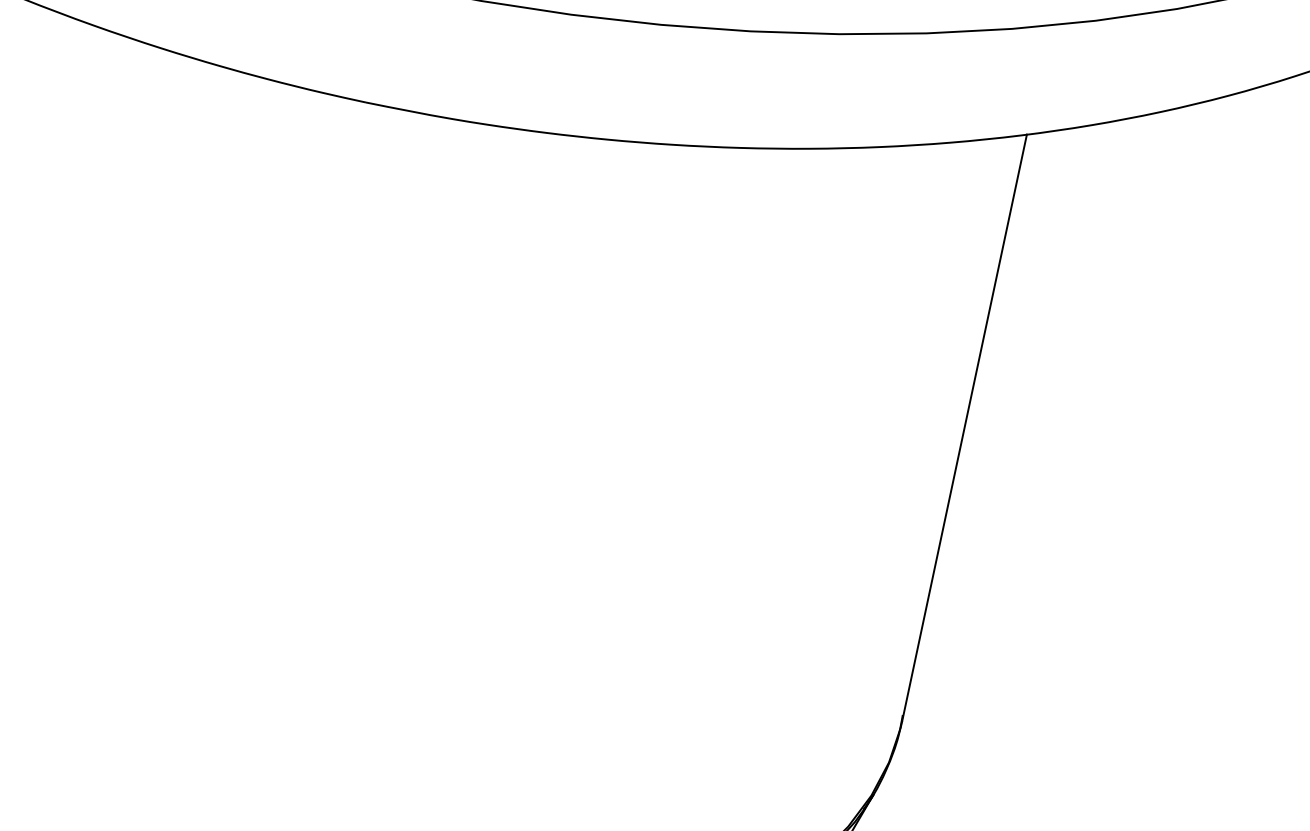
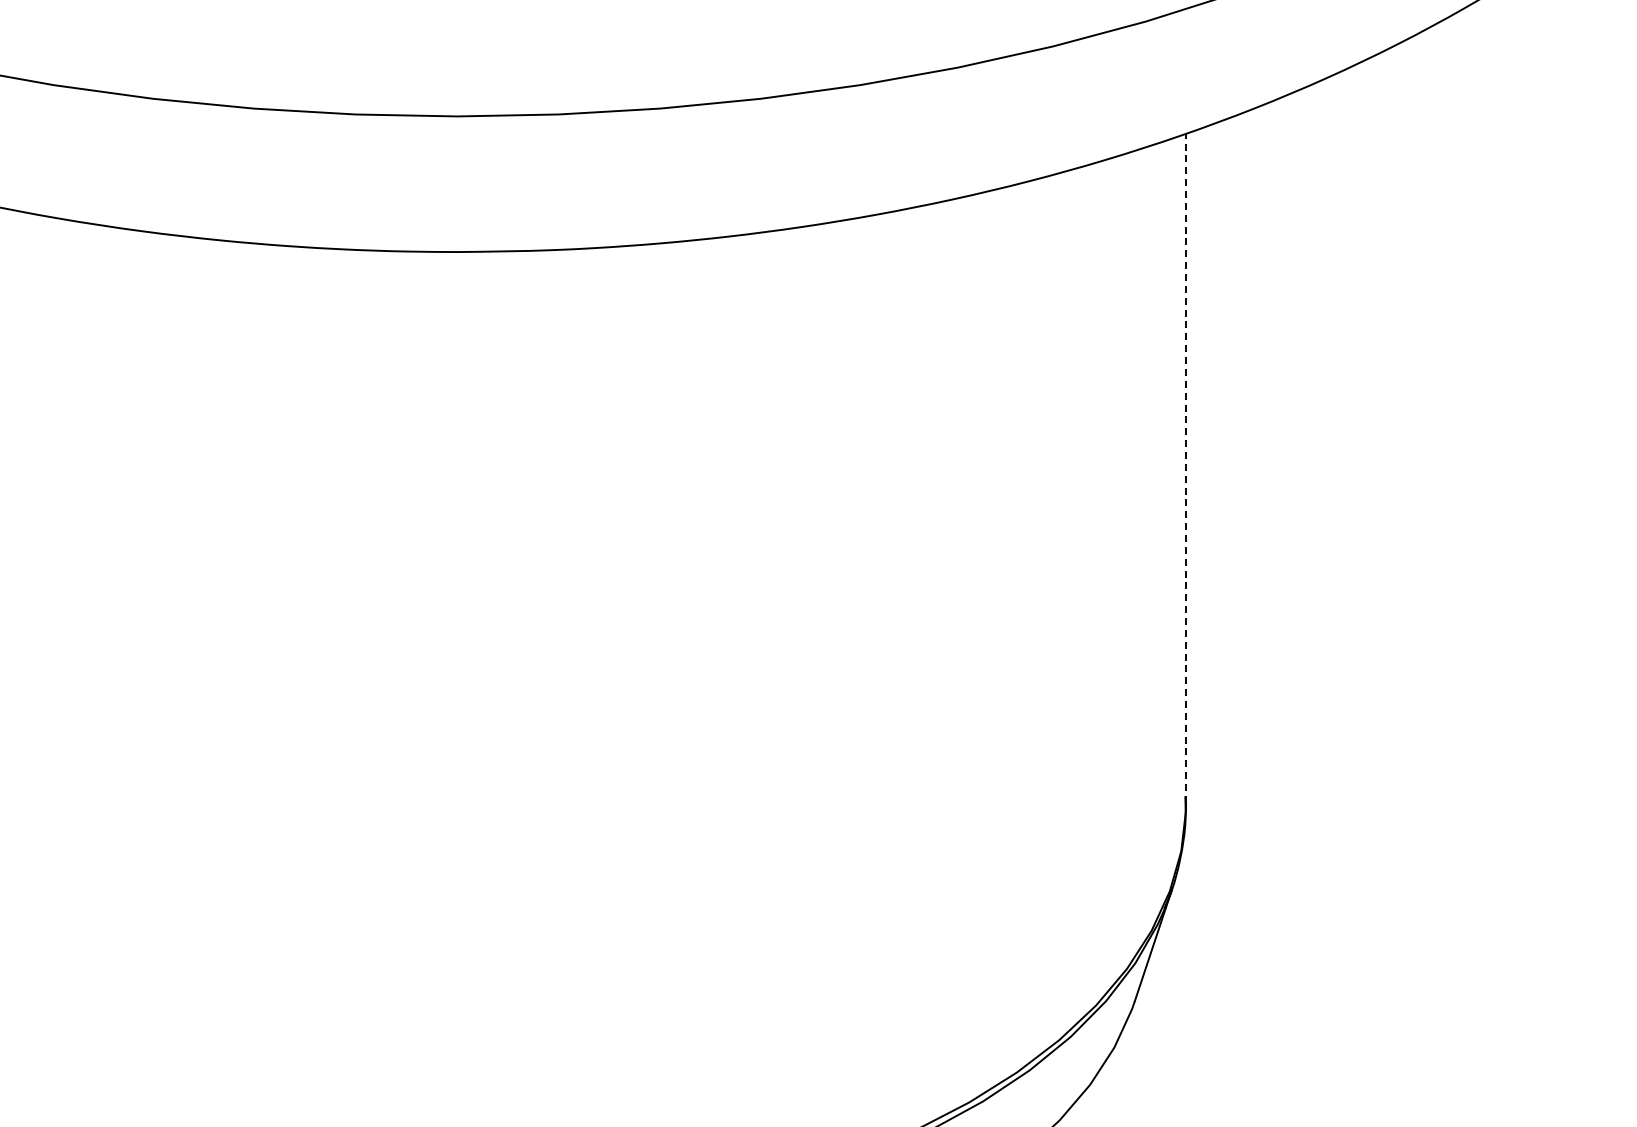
line: (964, 428) -> (1186, 468), solid -> dashed

